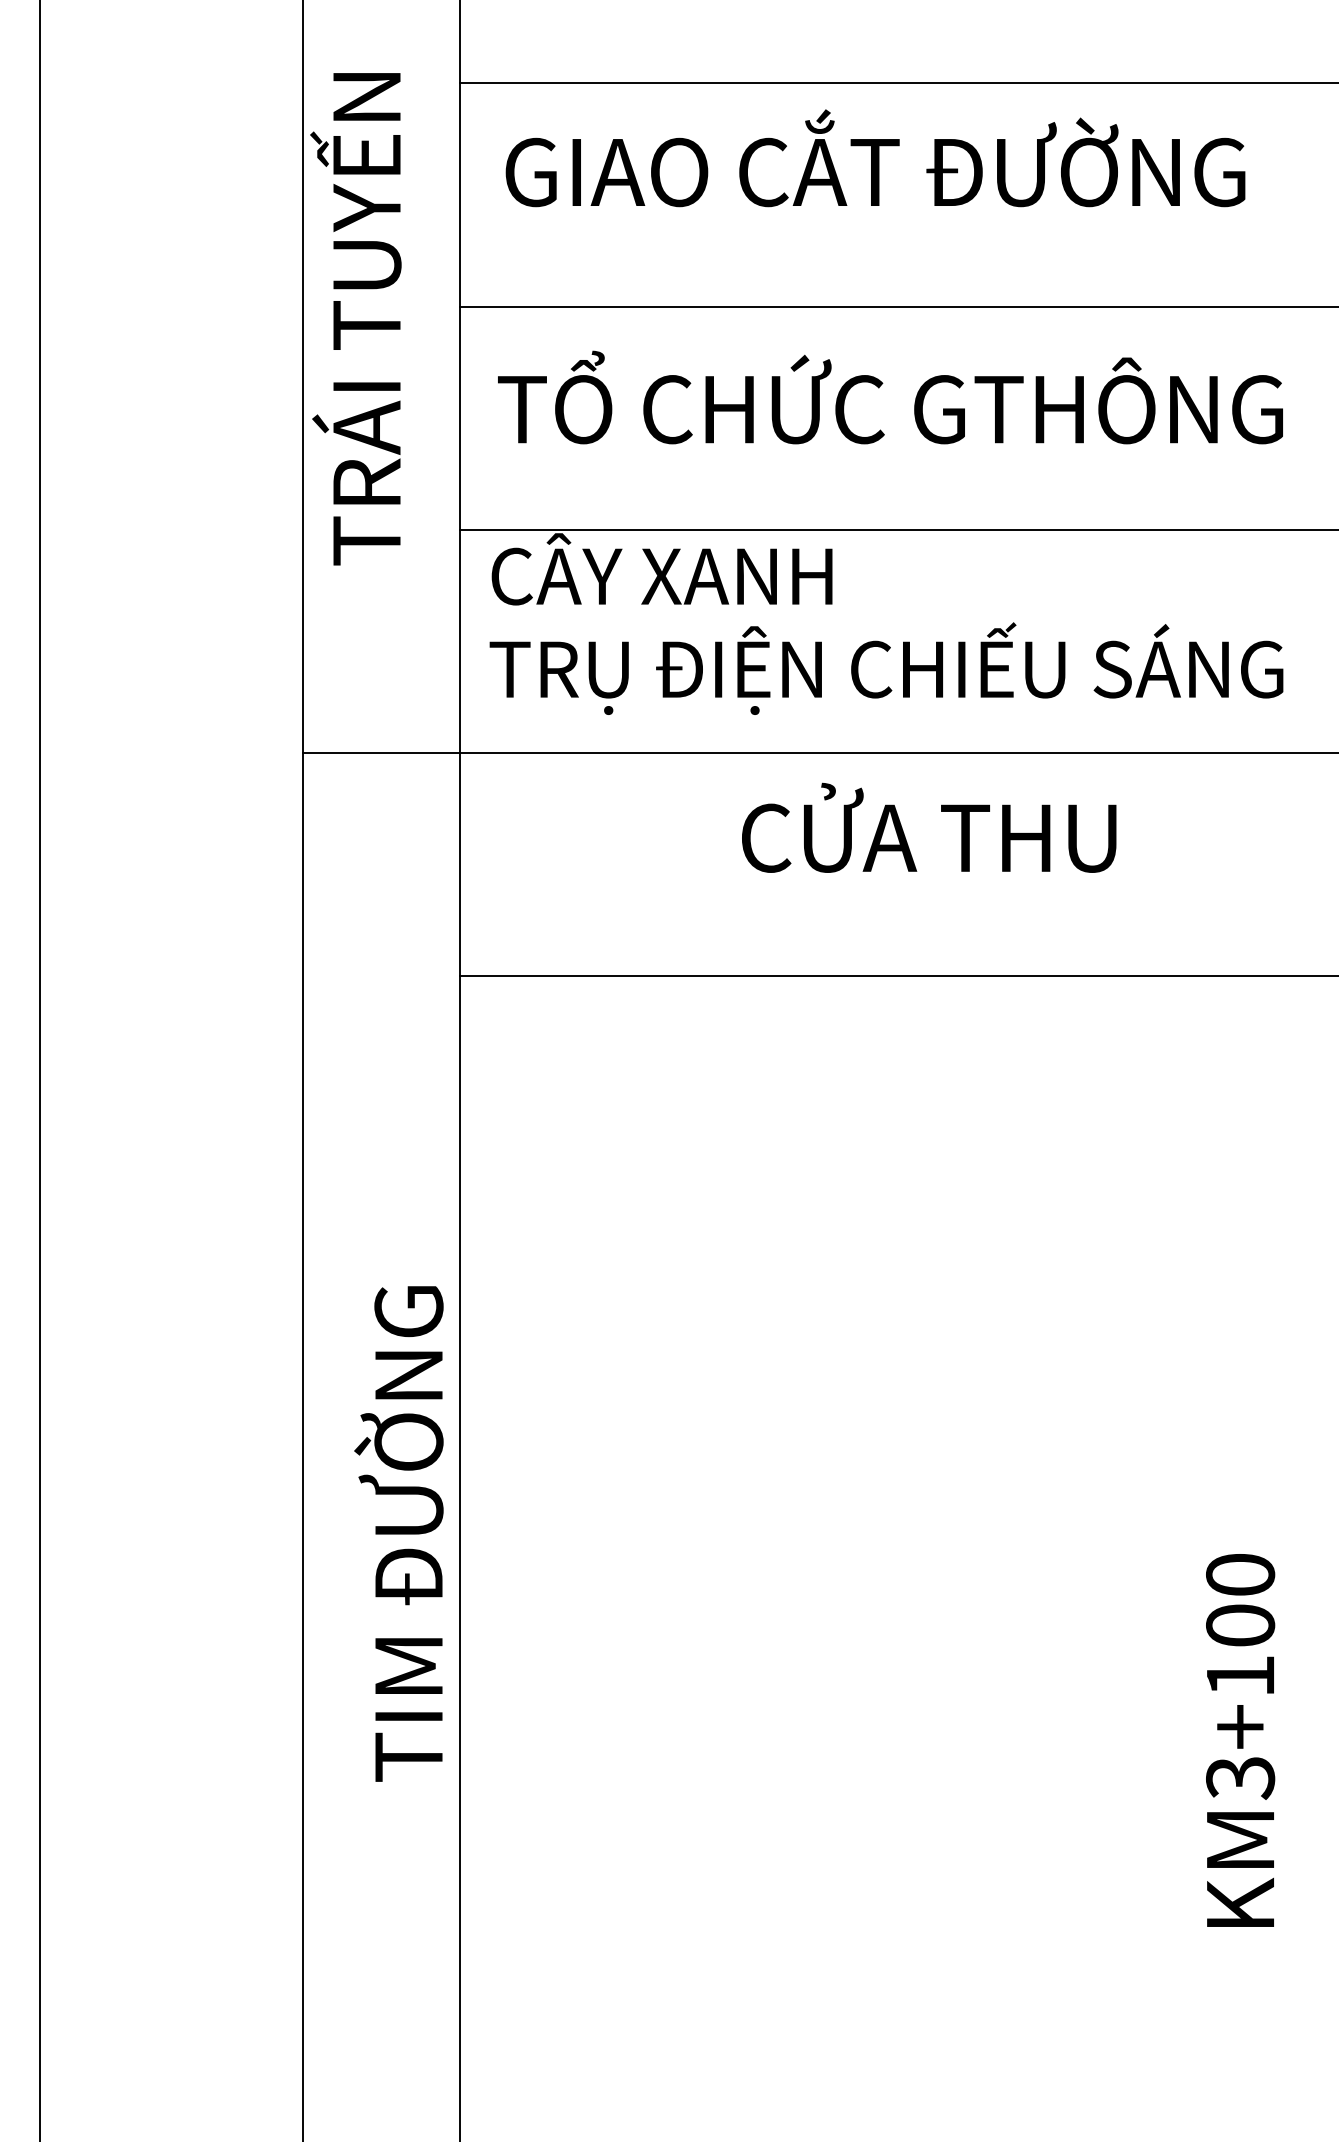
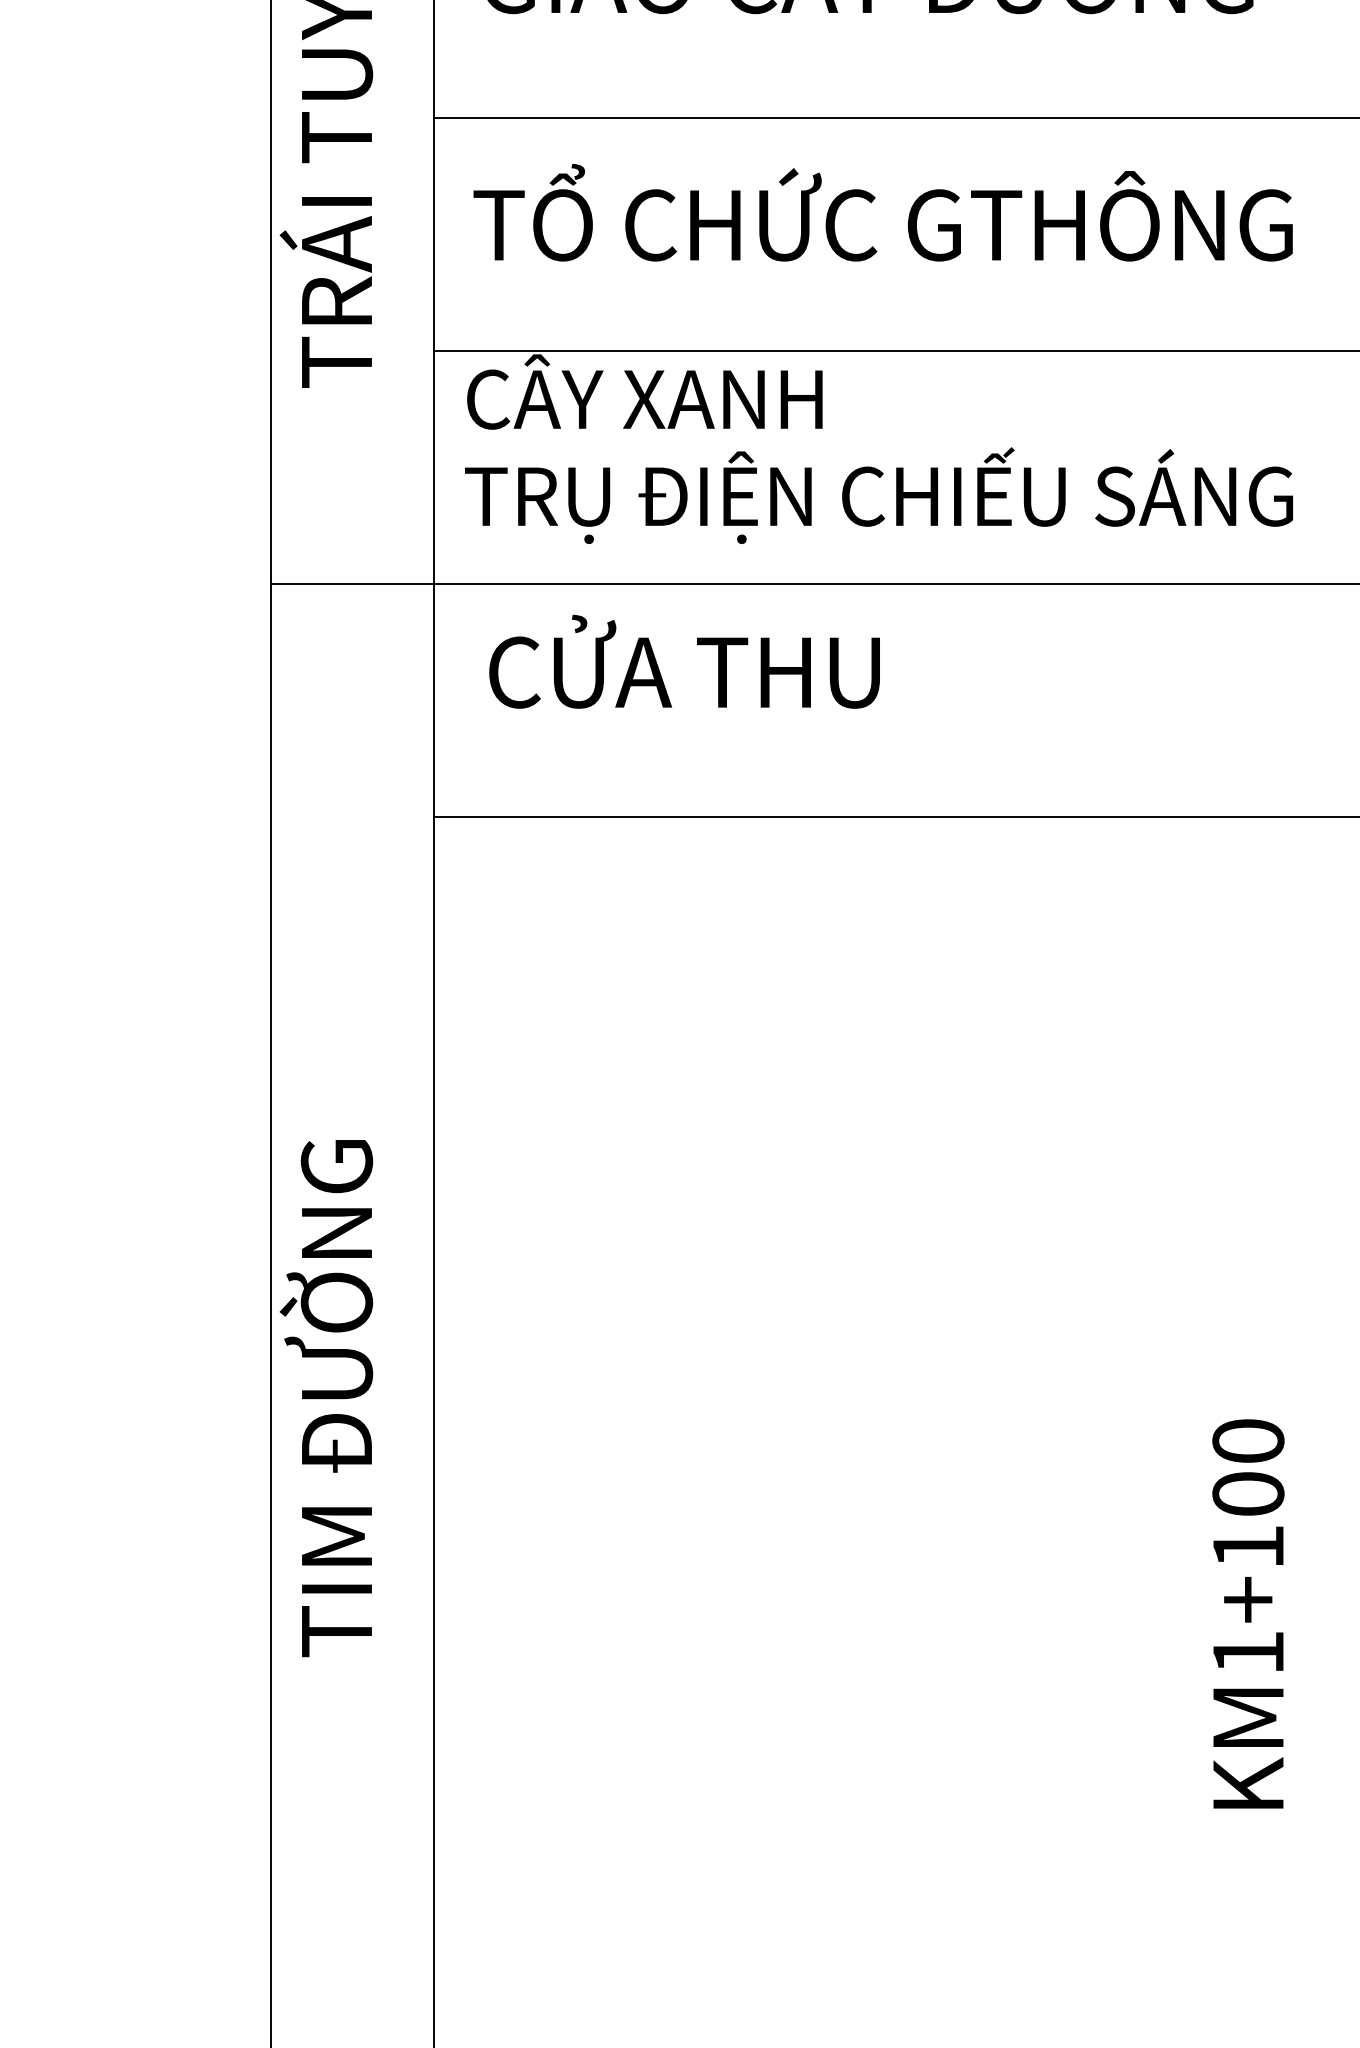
text: (929, 827) -> (684, 661), moved
text: (398, 1533) -> (326, 1398), moved
text: (1240, 1778) -> (1248, 1653), KM3+100 -> KM1+100

